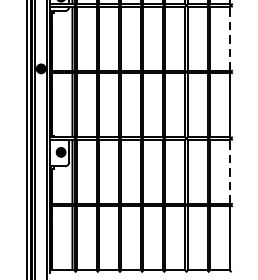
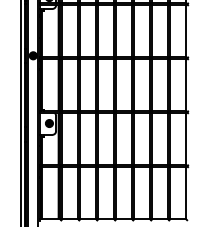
line: (230, 37) -> (186, 30), dashed -> solid
line: (230, 170) -> (186, 138), dashed -> solid

